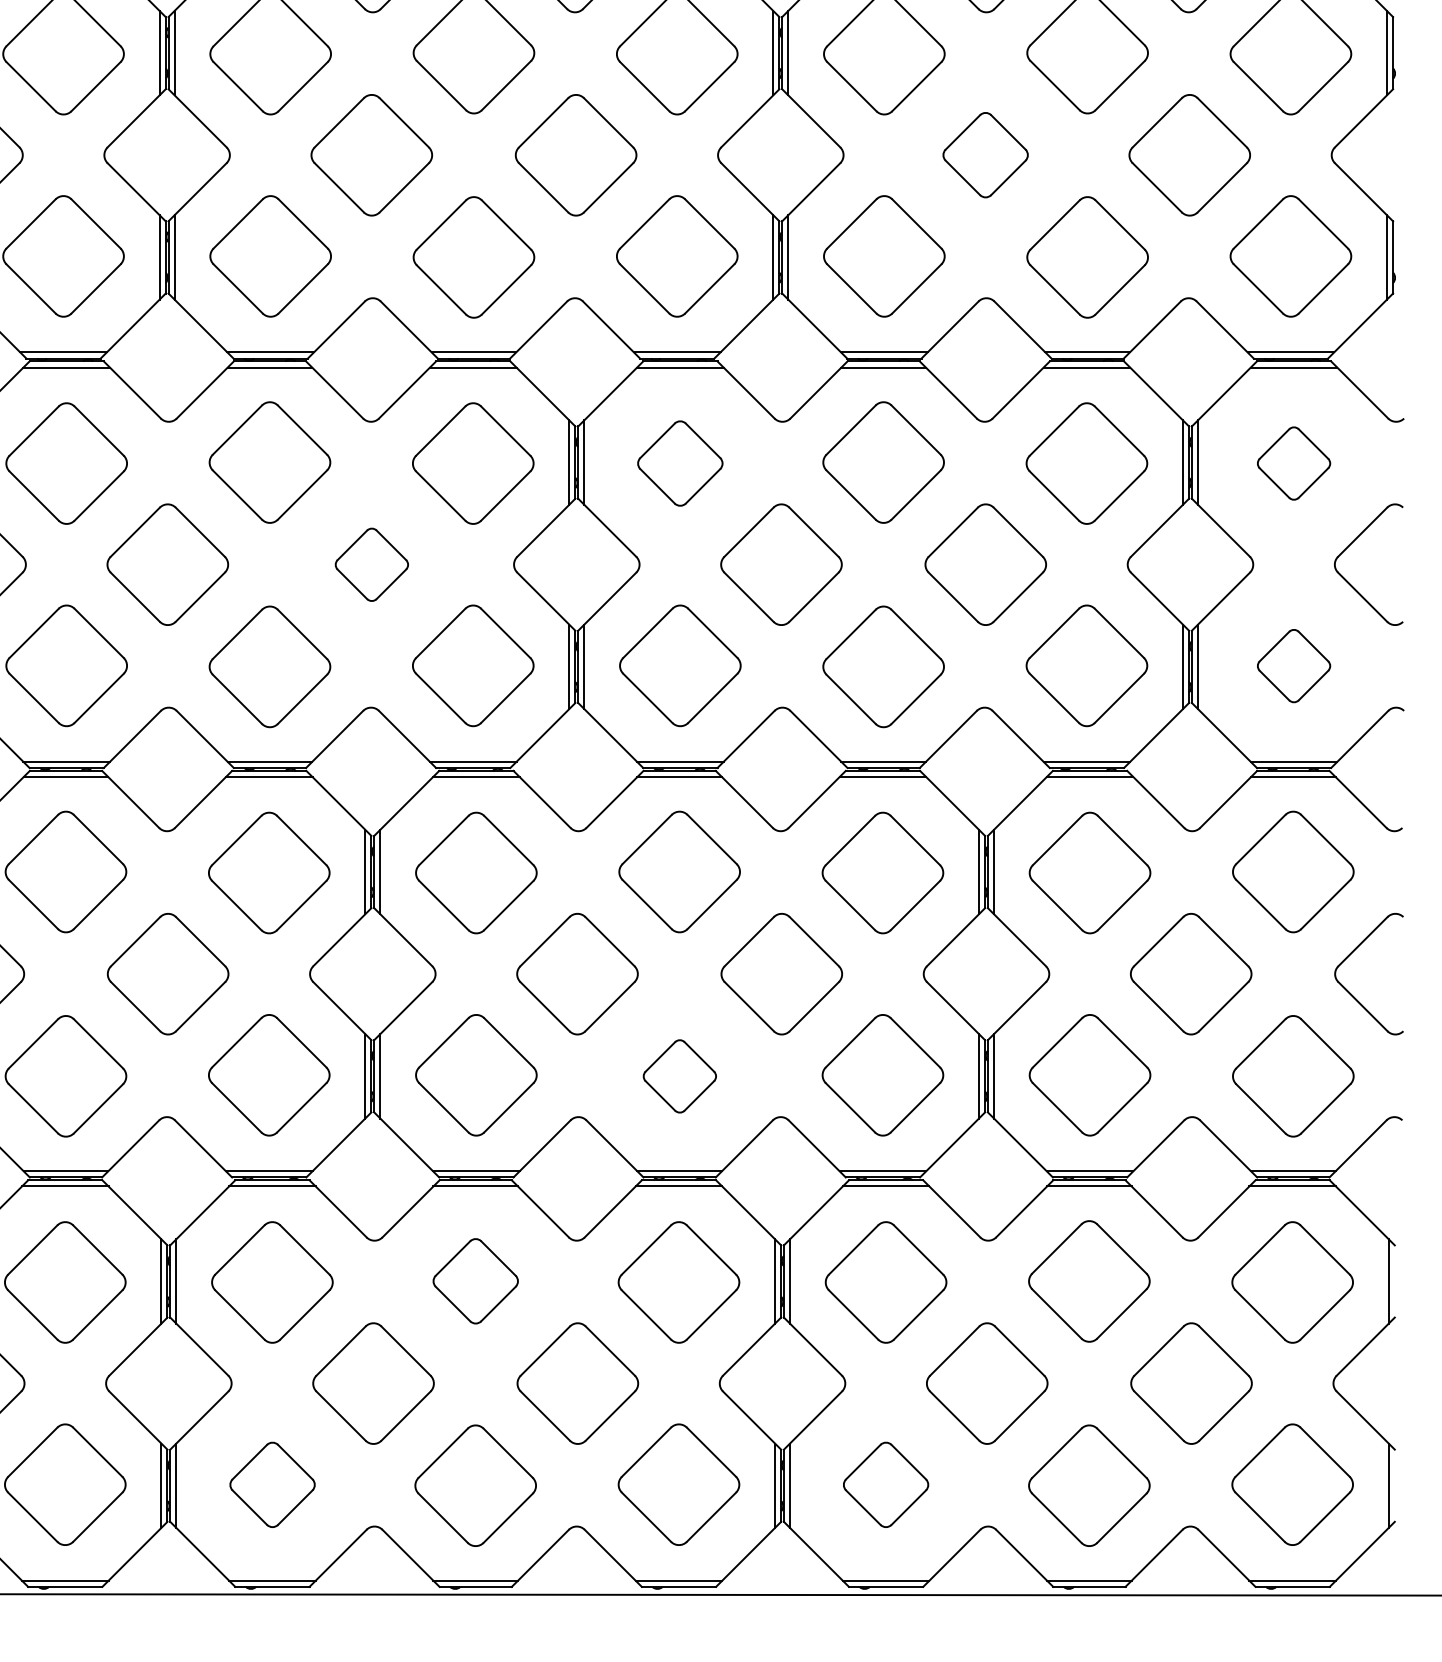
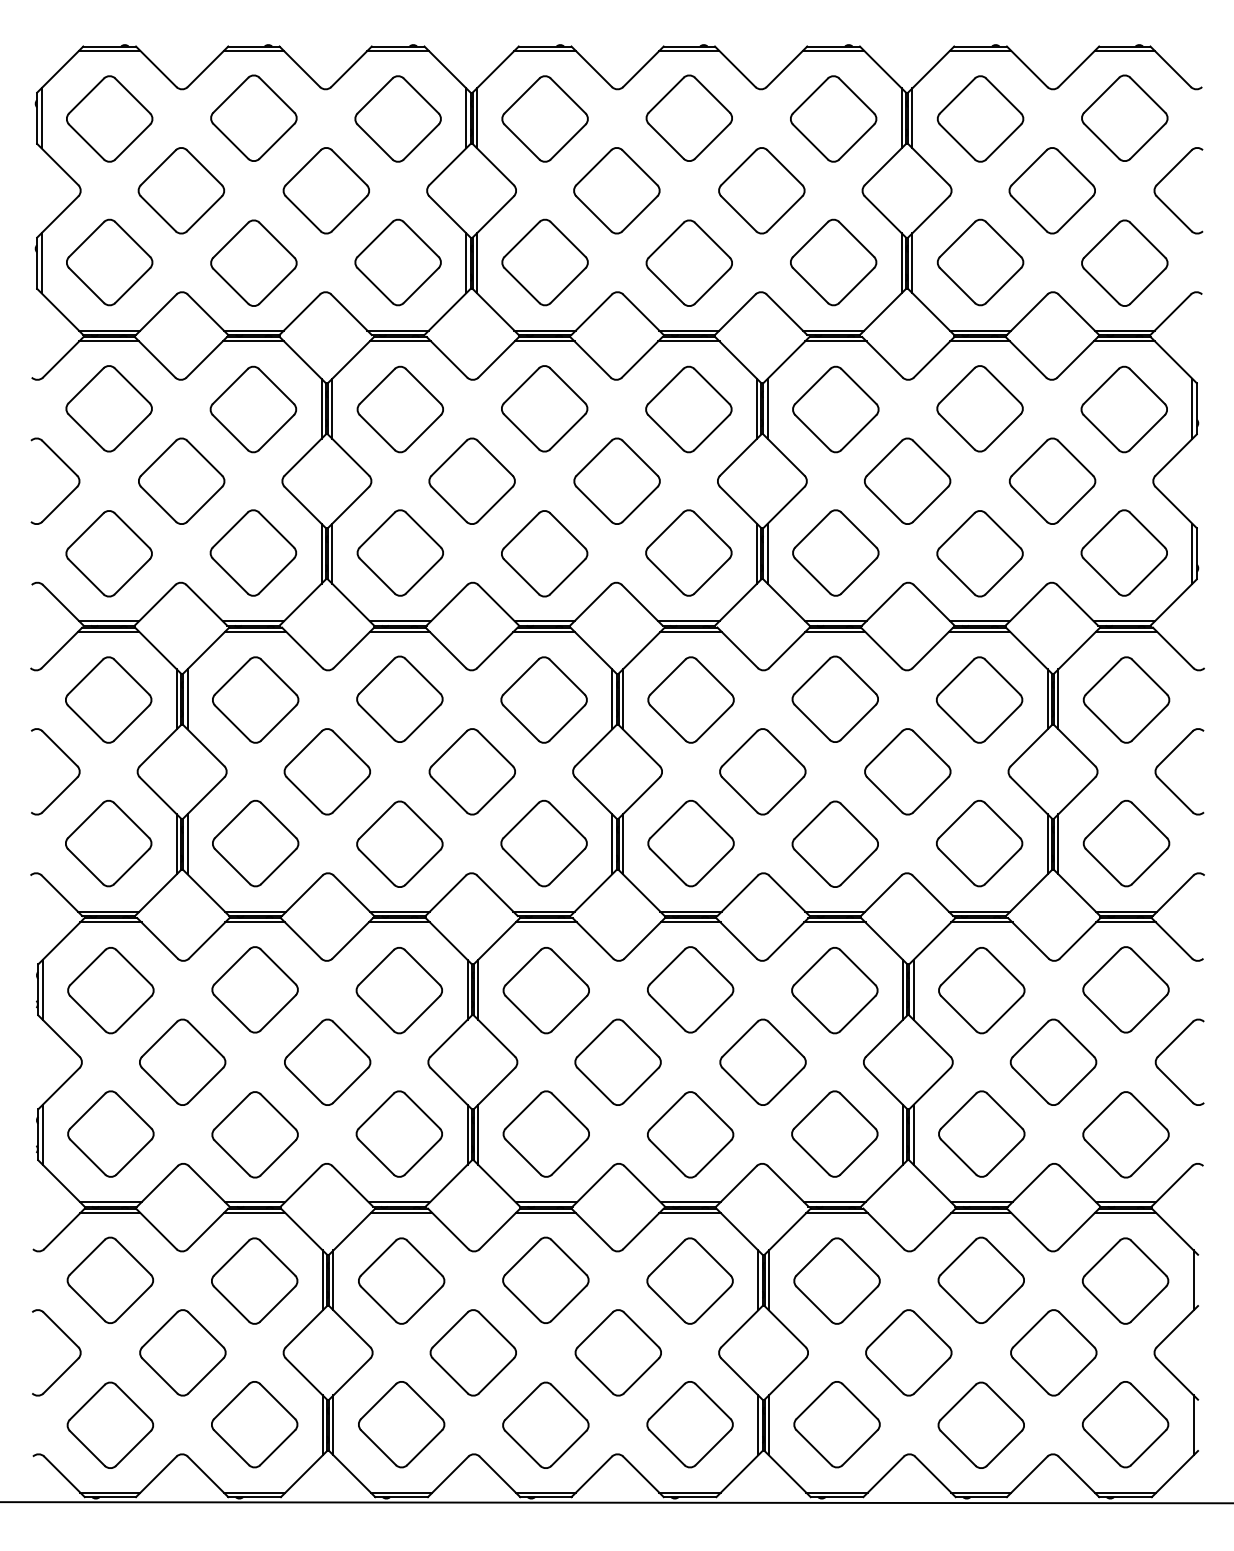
part: (985, 154) -> (907, 480), size x1.43
part: (679, 462) -> (690, 699), size x1.43
part: (1293, 462) -> (1126, 699), size x1.67
part: (370, 564) -> (471, 771), size x1.67
part: (1293, 665) -> (1126, 843), size x1.67
part: (679, 1075) -> (690, 1134), size x1.67
part: (475, 1280) -> (545, 1279), size x1.43
part: (272, 1484) -> (401, 1424), size x1.43
part: (885, 1484) -> (836, 1424), size x1.43

